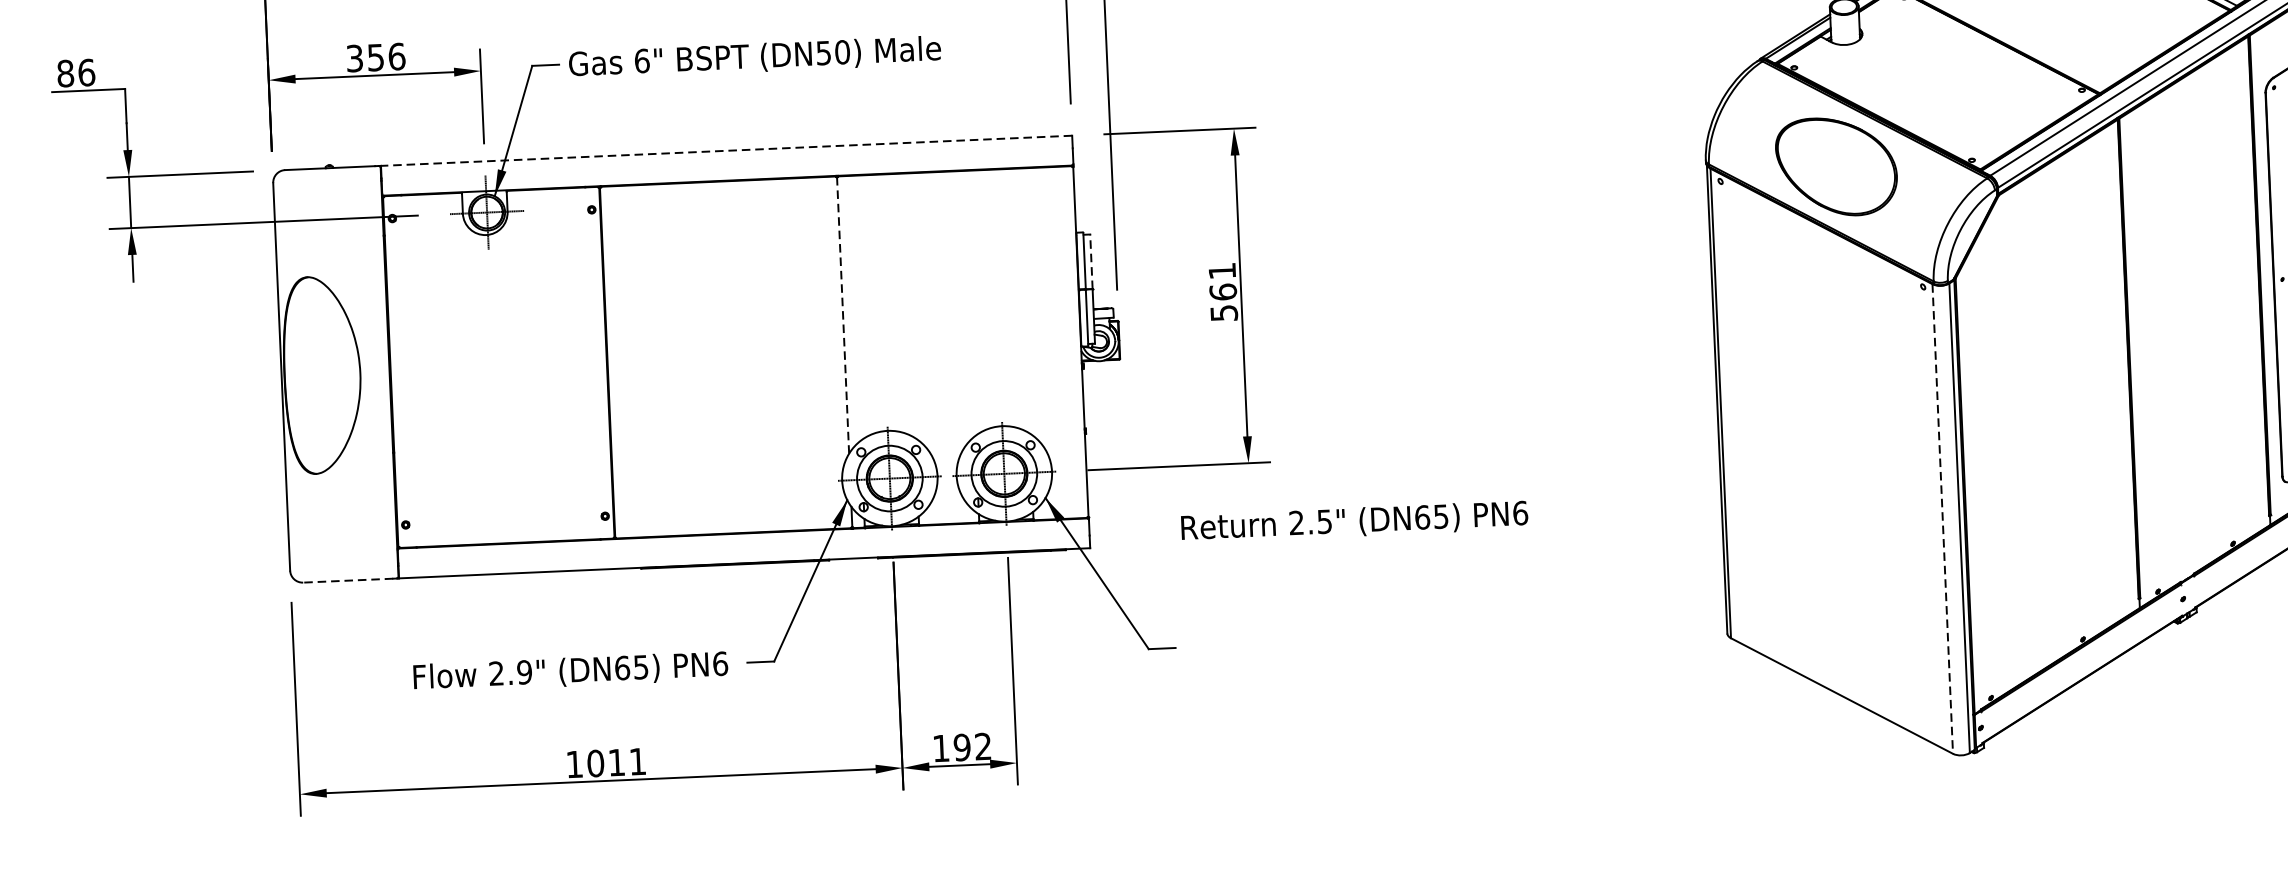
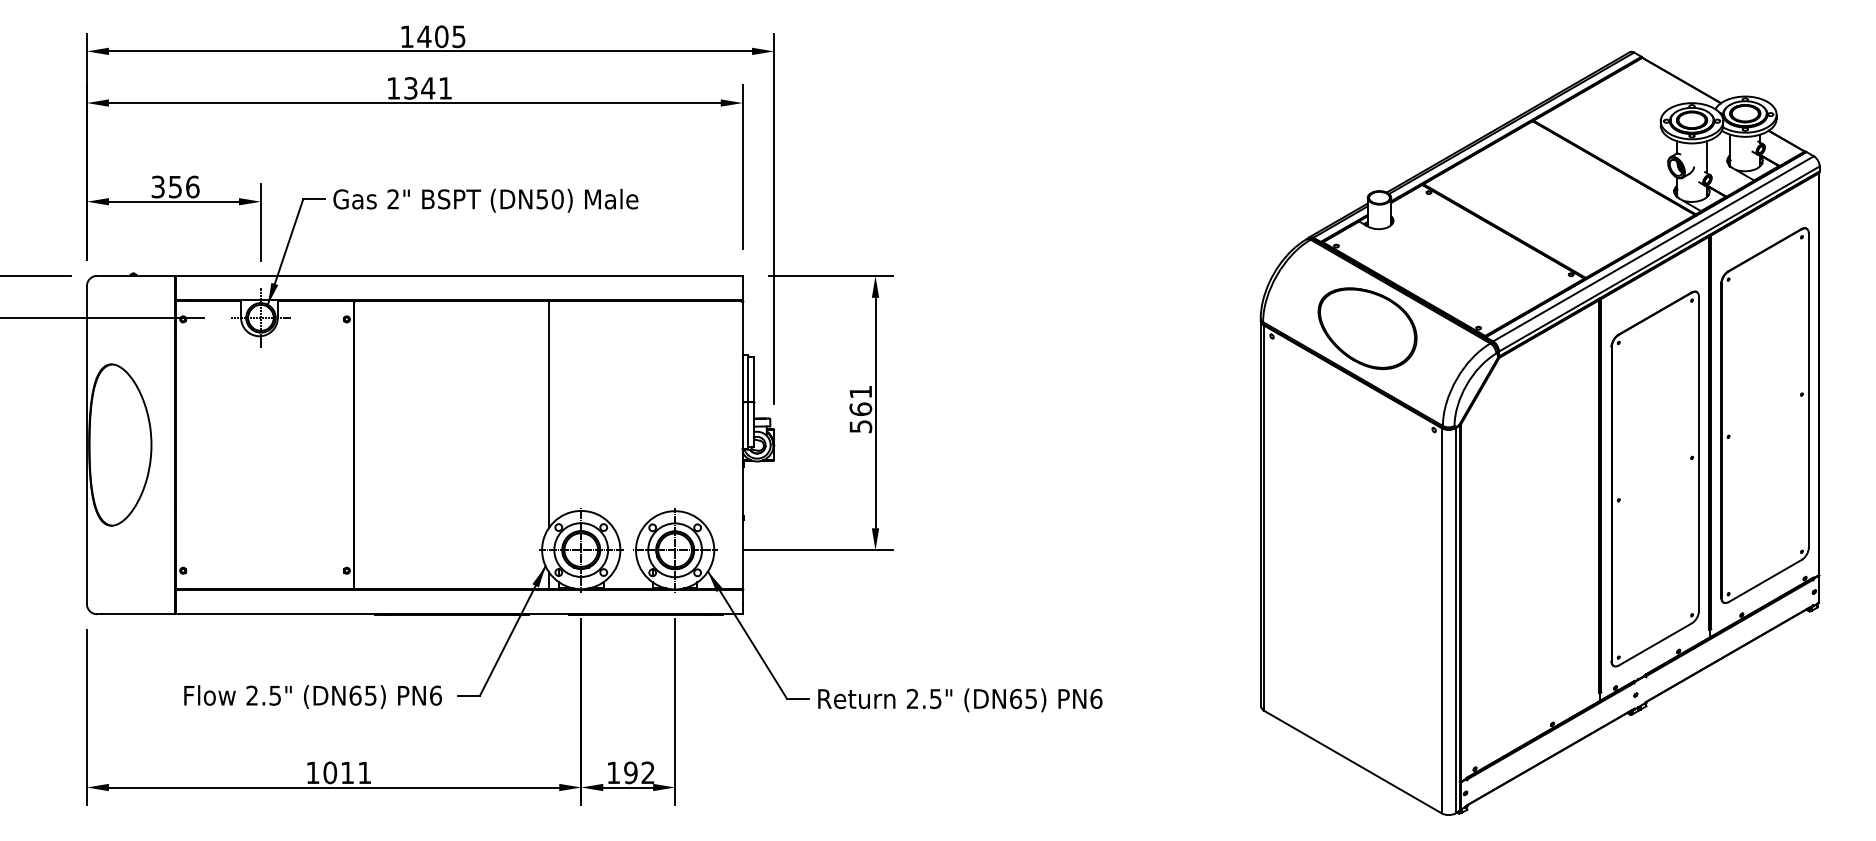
text: (642, 61) -> (393, 199), 6" -> 2"
line: (725, 150) -> (458, 275), dashed -> solid
line: (1091, 261) -> (754, 379), dashed -> solid
line: (842, 315) -> (548, 414), dashed -> solid
part: (2194, 334) -> (1654, 478), added
line: (1942, 518) -> (1441, 620), dashed -> solid
text: (1354, 522) -> (960, 700), moved
line: (348, 580) -> (134, 614), dashed -> solid
text: (524, 672) -> (275, 695), 2.9" -> 2.5"

